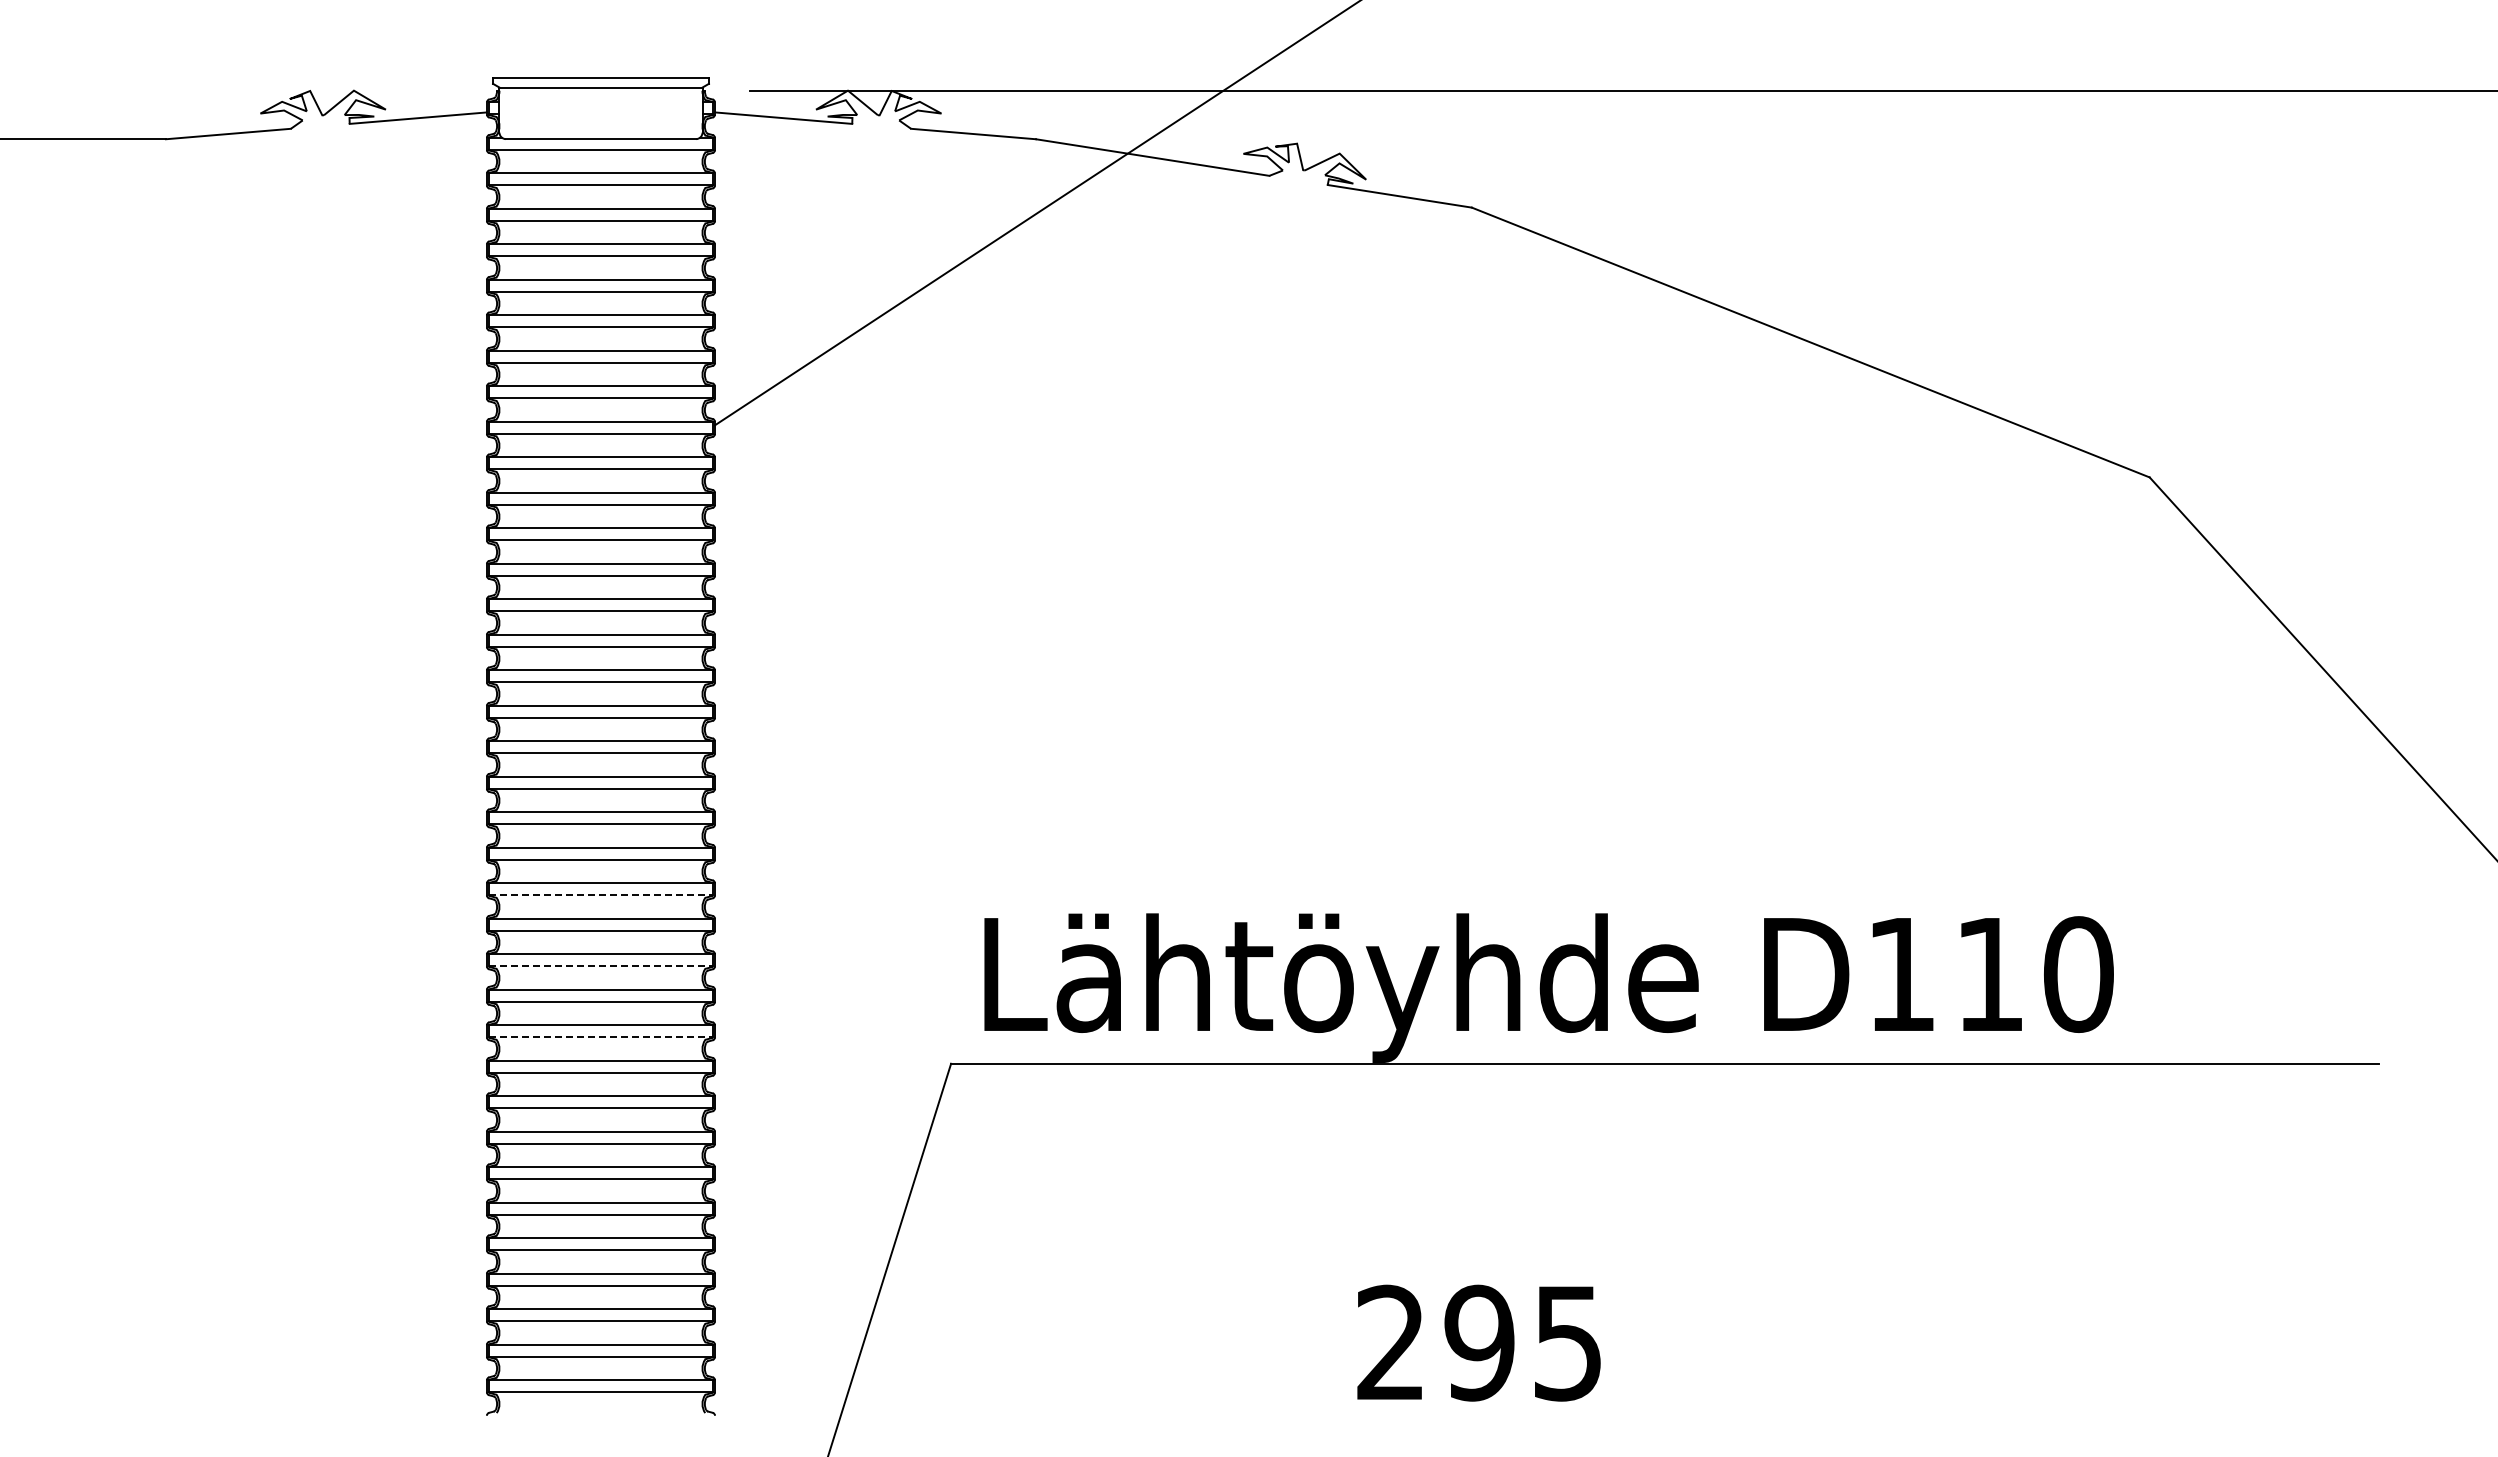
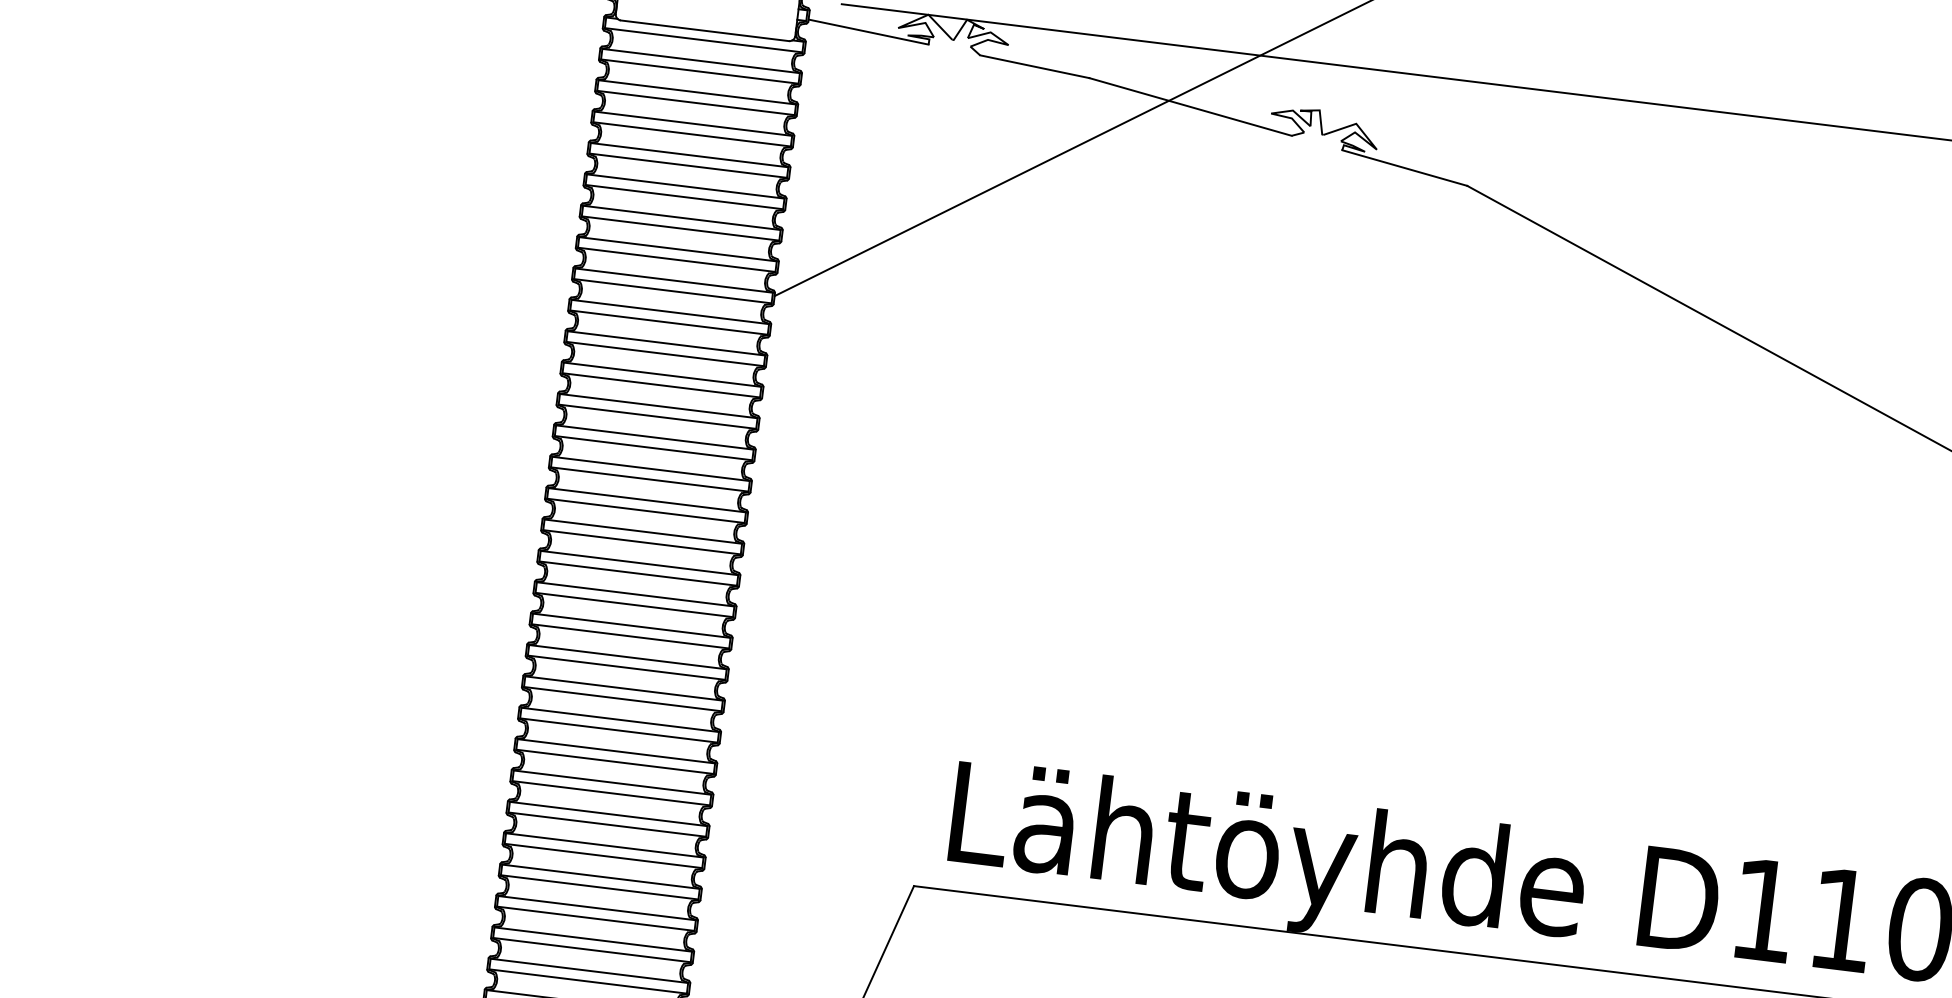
line: (600, 895) -> (622, 699), dashed -> solid
line: (600, 966) -> (614, 762), dashed -> solid
line: (600, 1037) -> (606, 824), dashed -> solid

